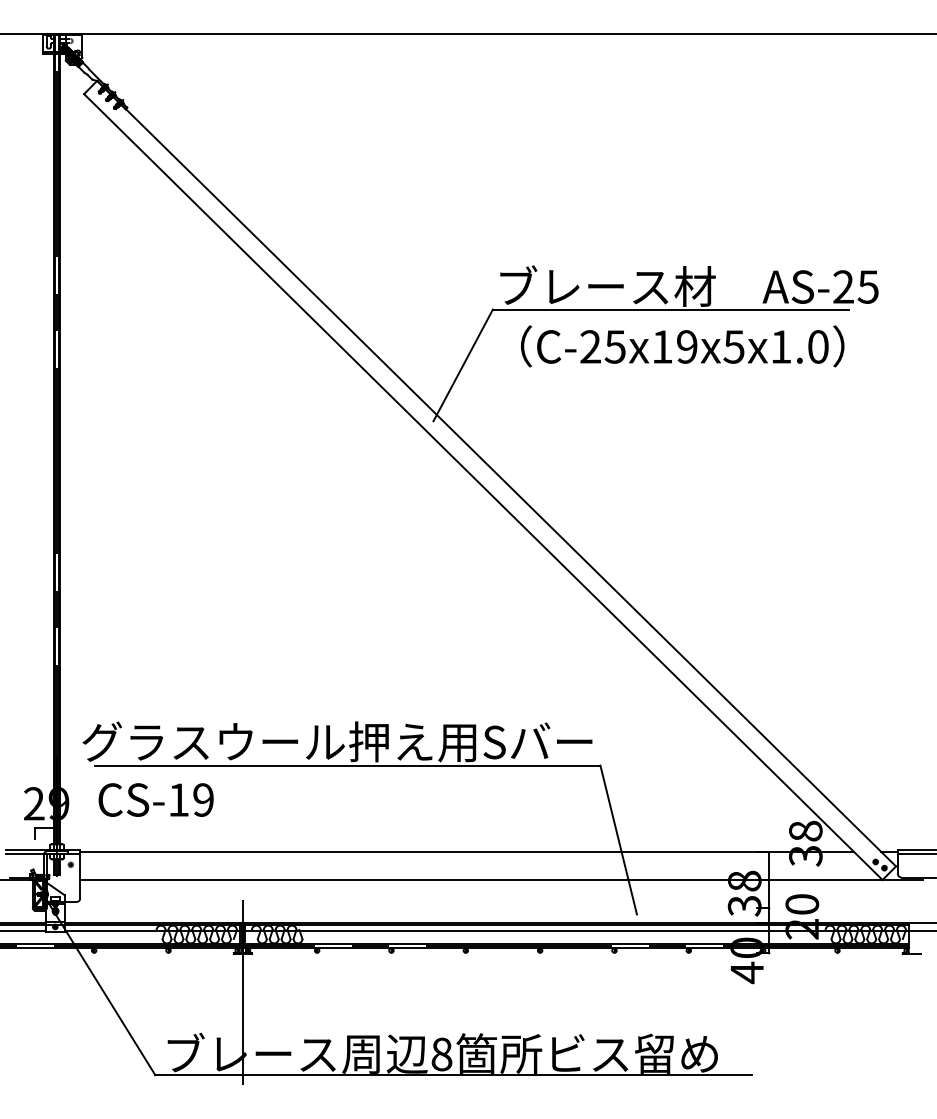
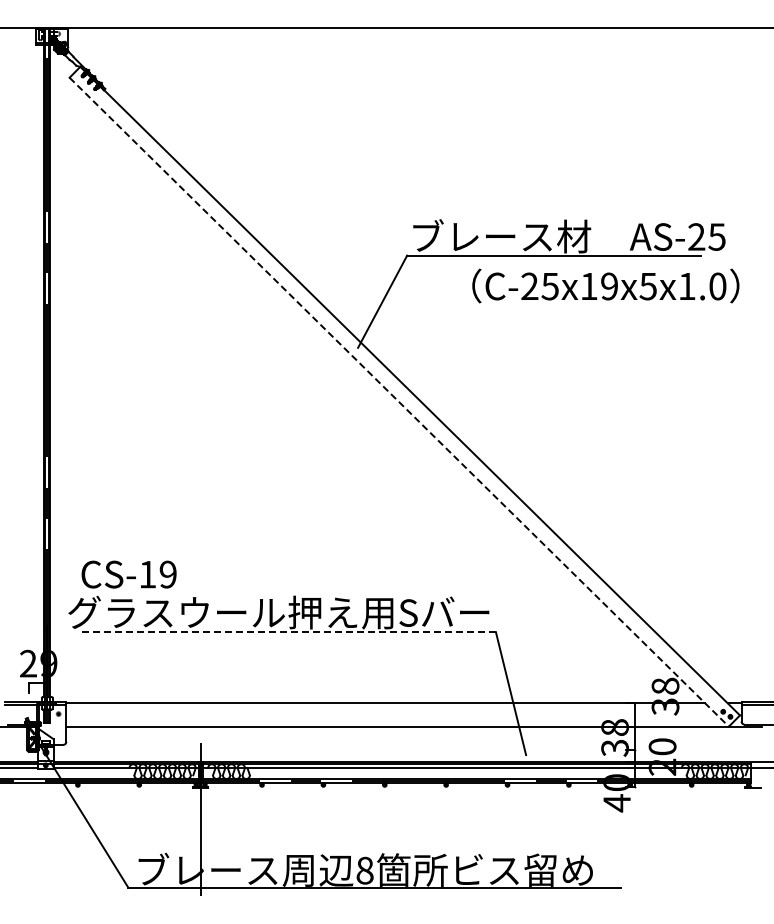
text: (682, 345) -> (605, 285), moved
line: (483, 487) -> (399, 402), solid -> dashed
line: (347, 765) -> (287, 632), solid -> dashed
text: (155, 799) -> (128, 574), moved

